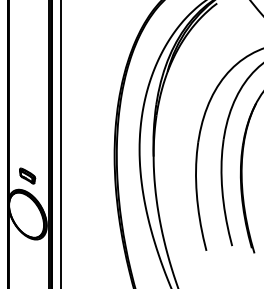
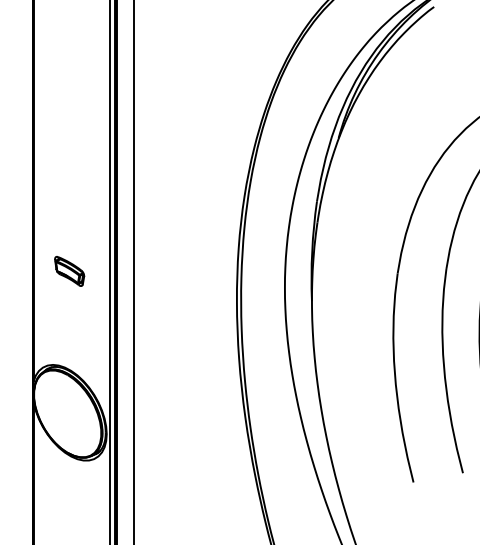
part: (27, 175) -> (69, 270), moved

